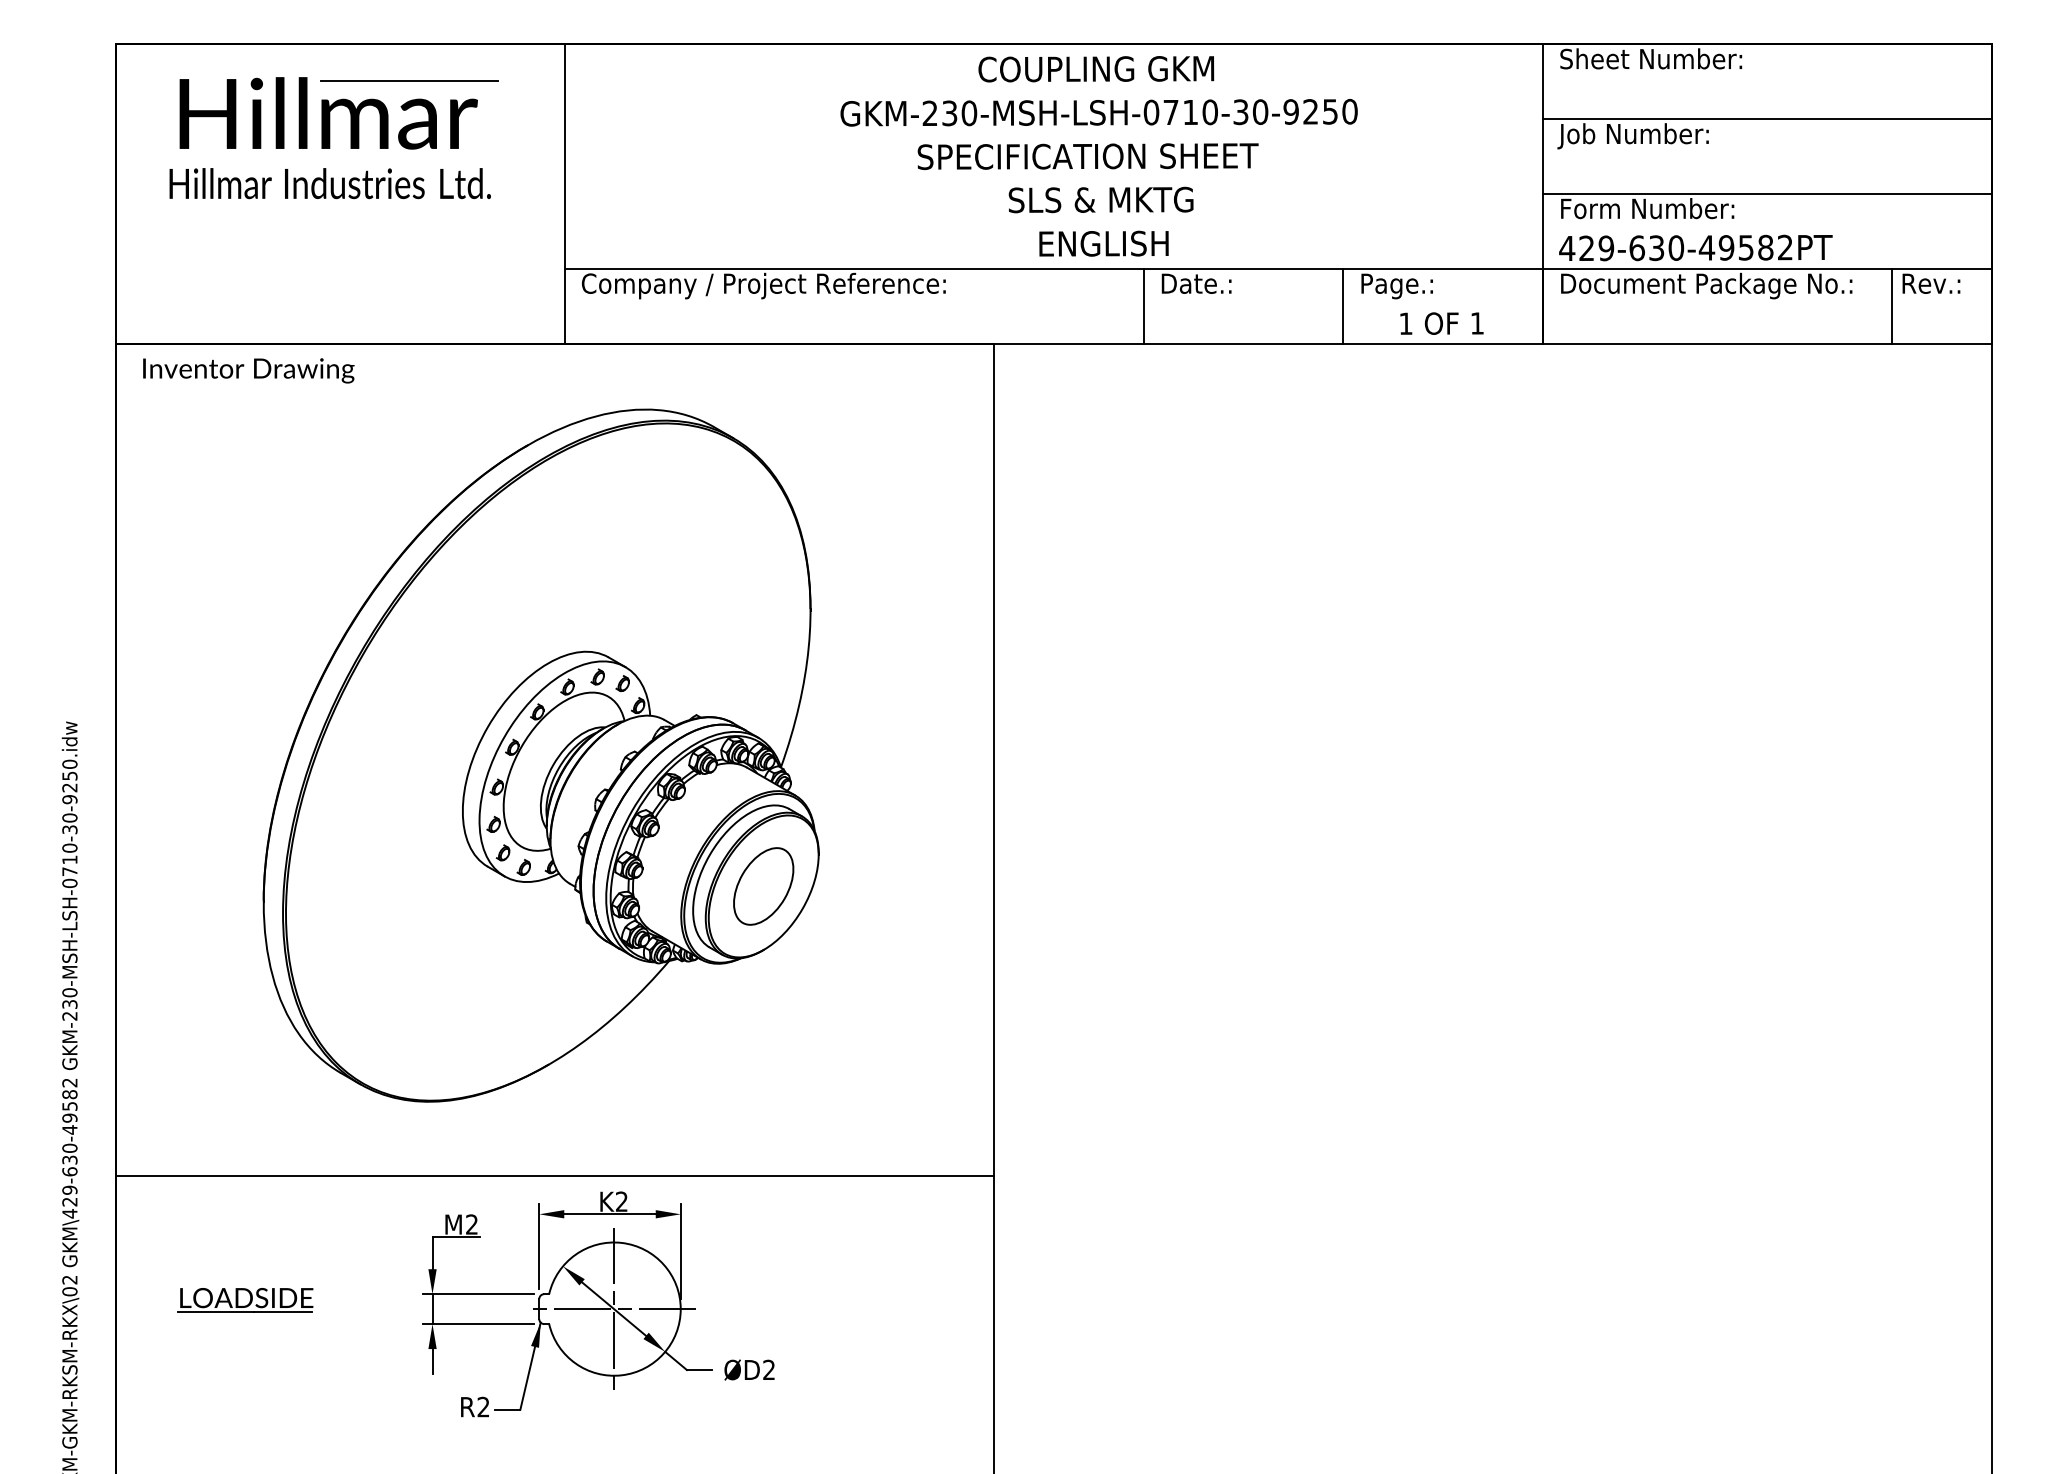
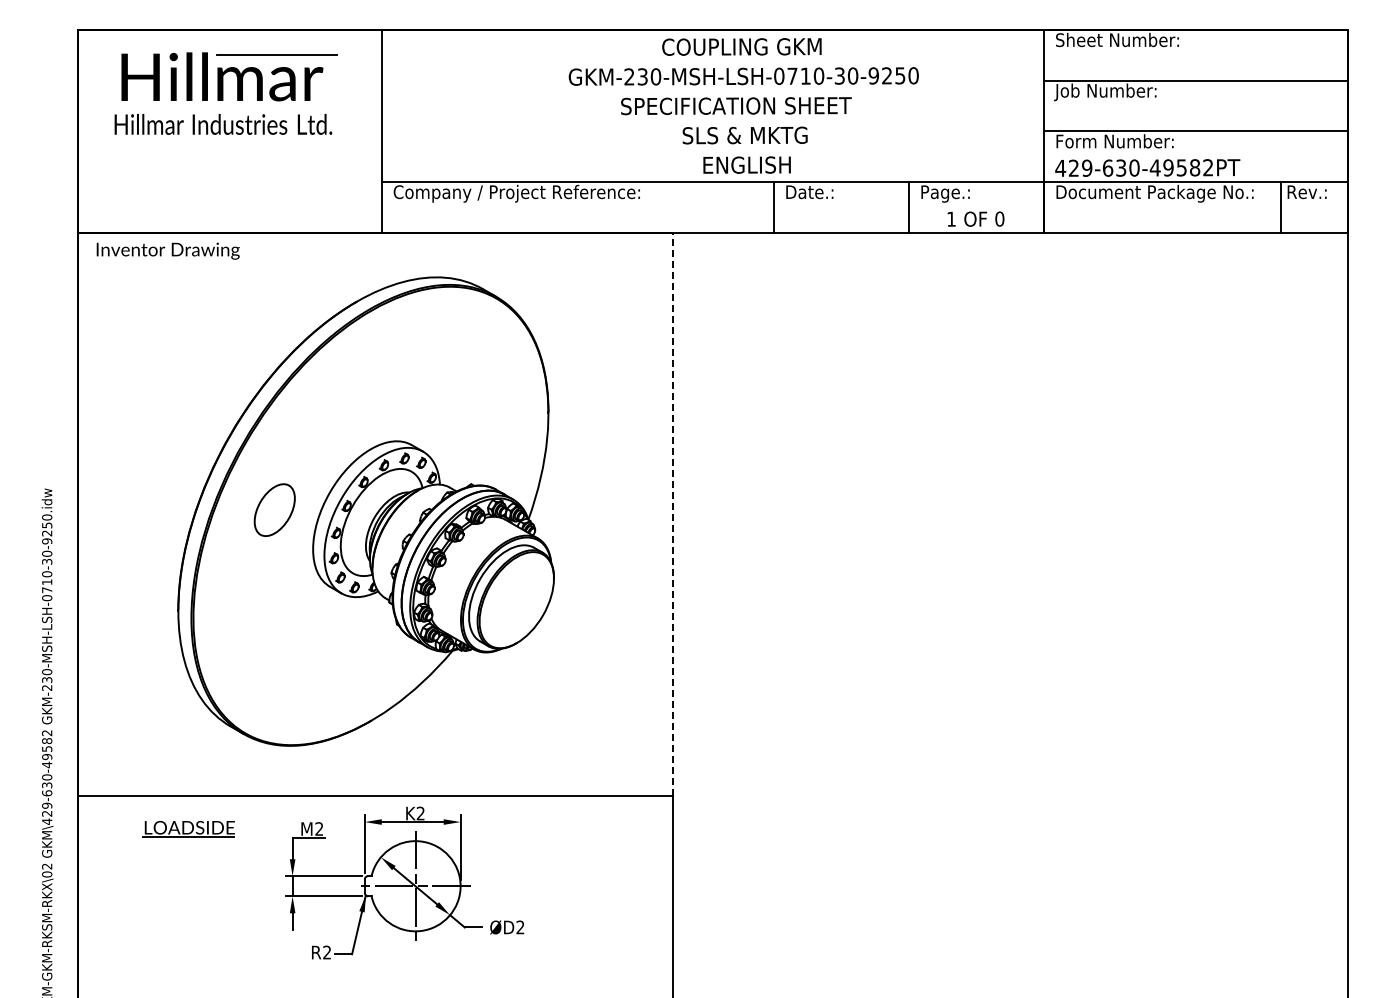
text: (1476, 322) -> (999, 218), 1 -> 0
line: (993, 759) -> (672, 514), solid -> dashed
part: (763, 885) -> (274, 509), moved
part: (244, 1300) -> (188, 829), moved

